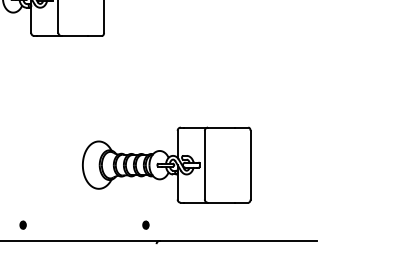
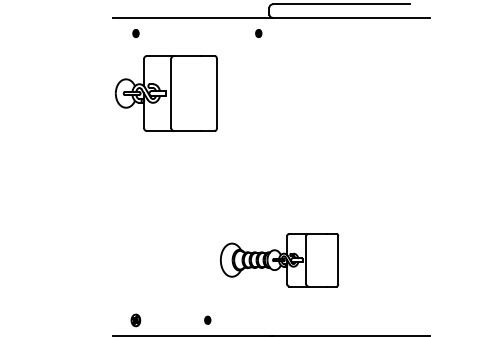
part: (166, 164) -> (279, 259), size x0.7
part: (22, 224) -> (135, 319), size x1.6
part: (145, 224) -> (207, 319), moved

